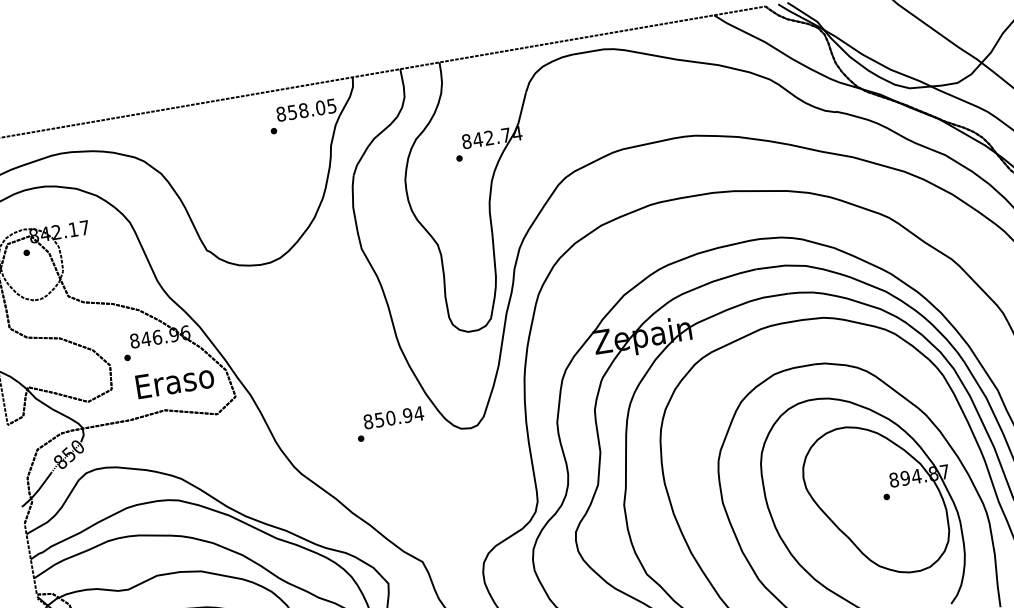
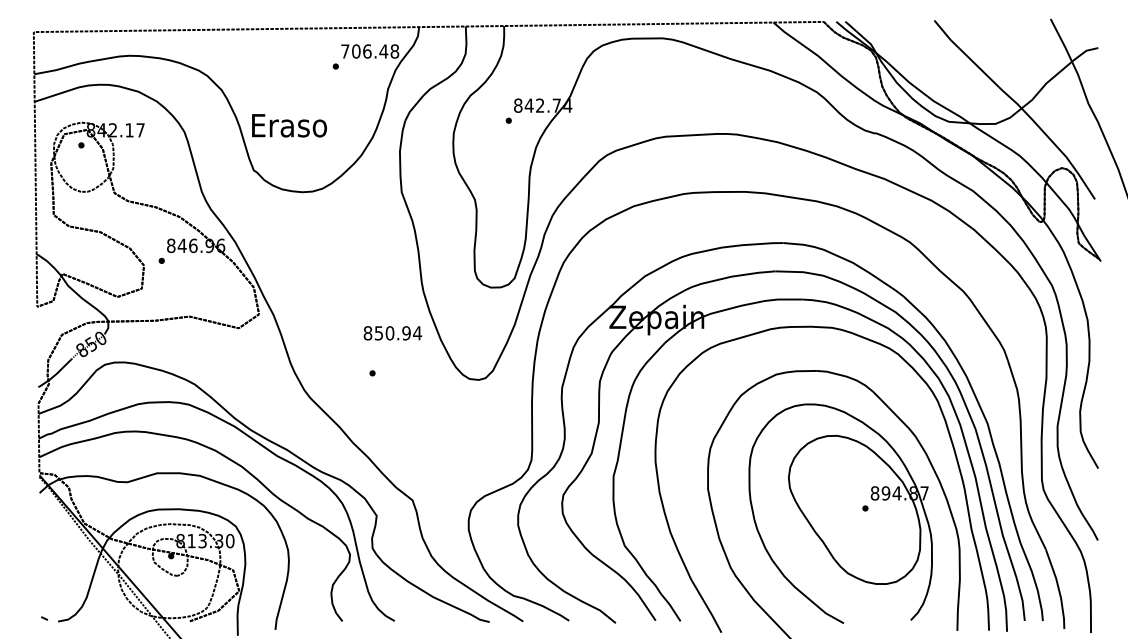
text: (306, 110) -> (370, 51), 858.05 -> 706.48
text: (174, 381) -> (289, 125), moved
text: (393, 418) -> (392, 333), moved

